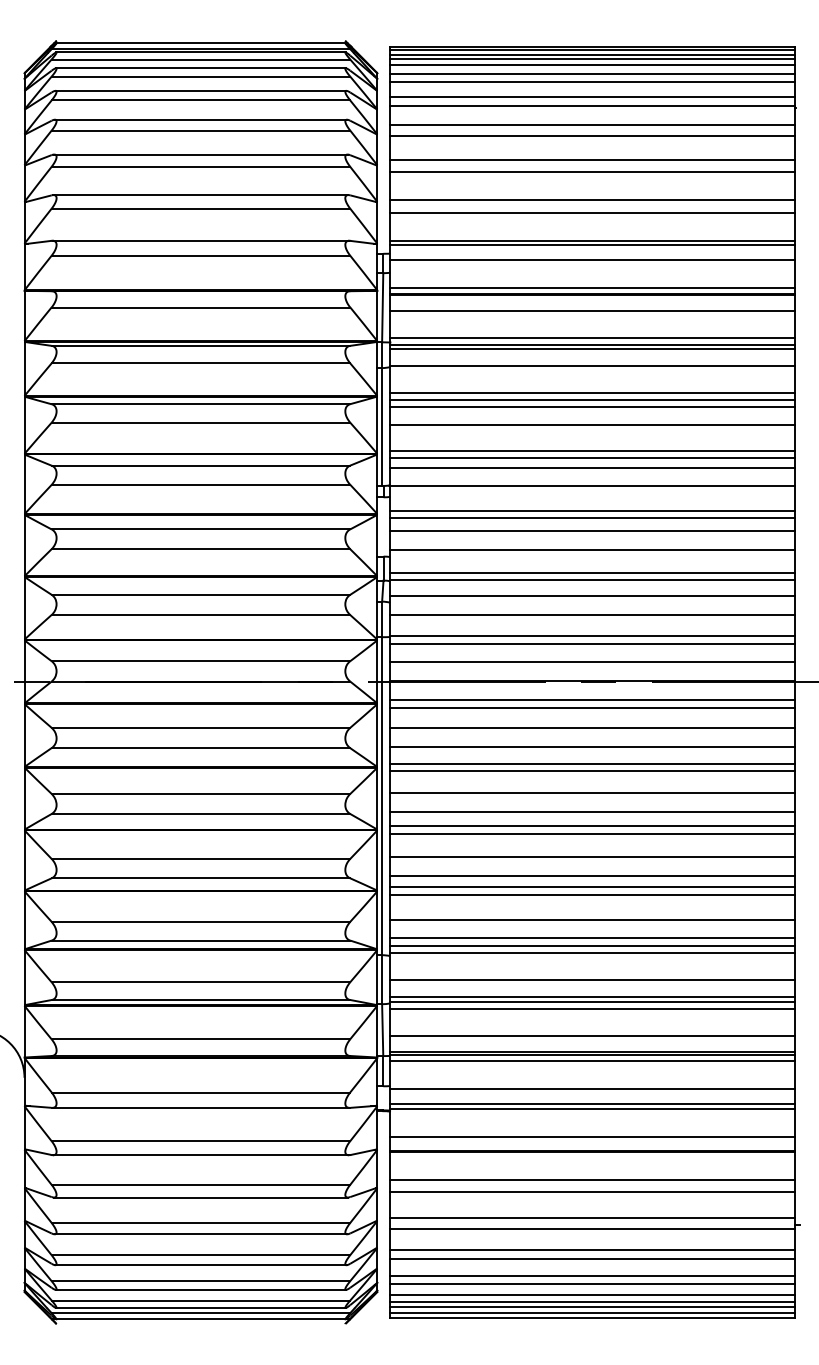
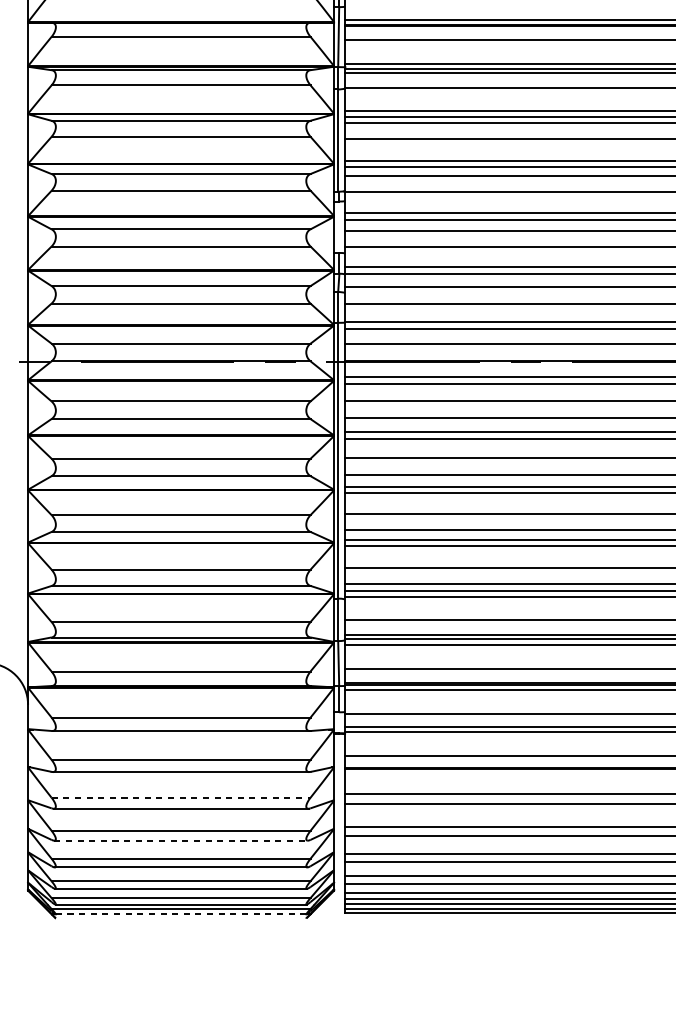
line: (201, 1184) -> (181, 797), solid -> dashed
line: (201, 1234) -> (181, 840), solid -> dashed
line: (201, 1319) -> (181, 914), solid -> dashed

